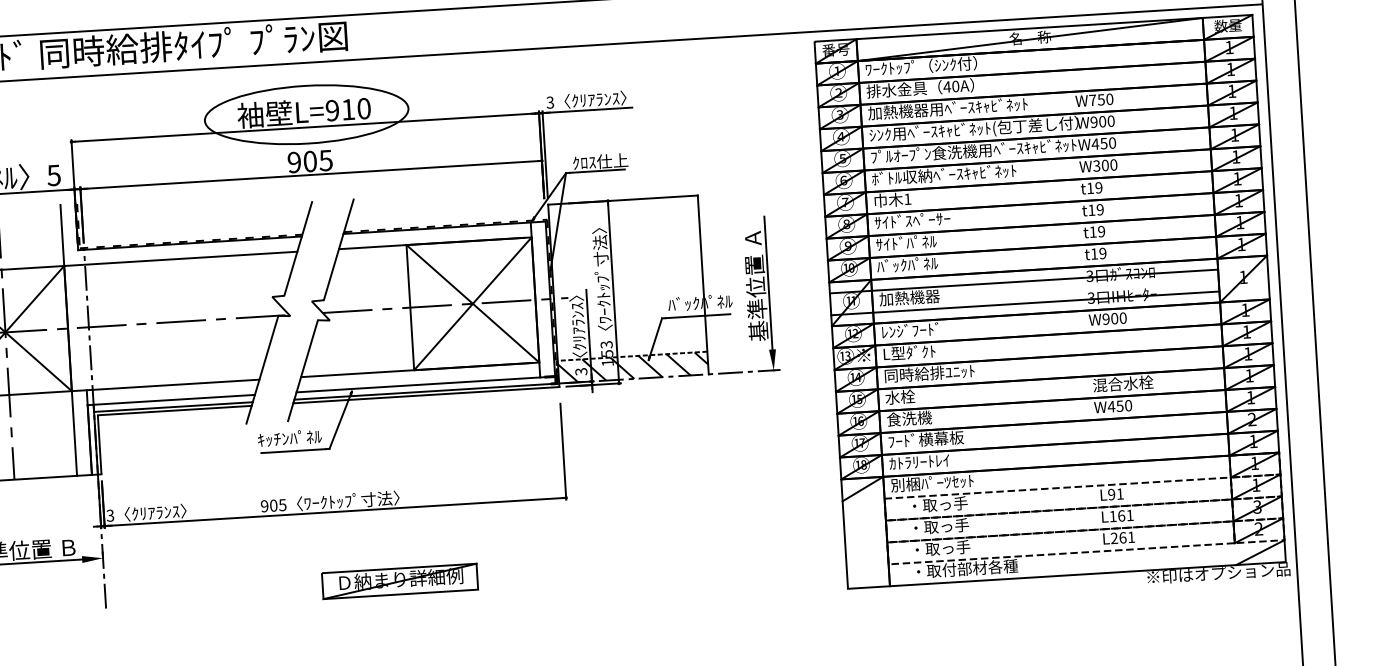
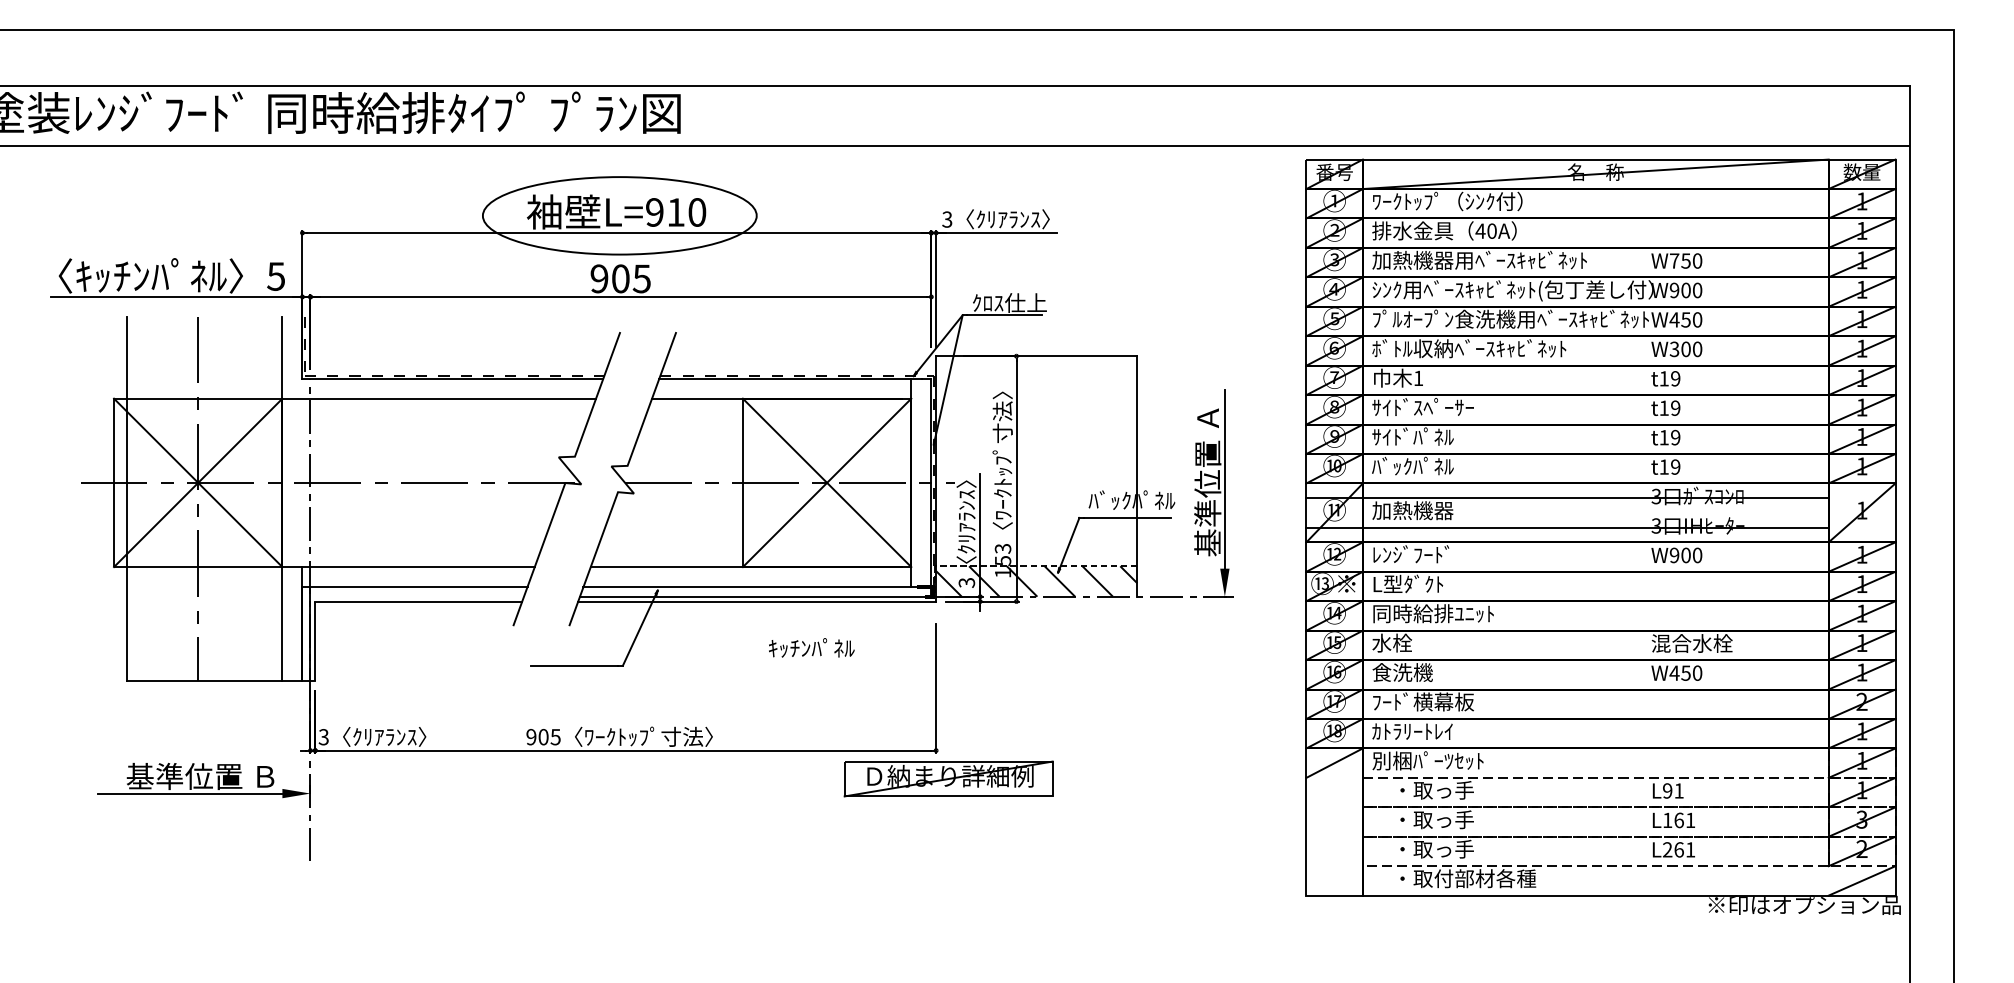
line: (173, 406) -> (417, 596), removed
text: (289, 437) -> (811, 647), moved
part: (399, 581) -> (948, 778), moved

